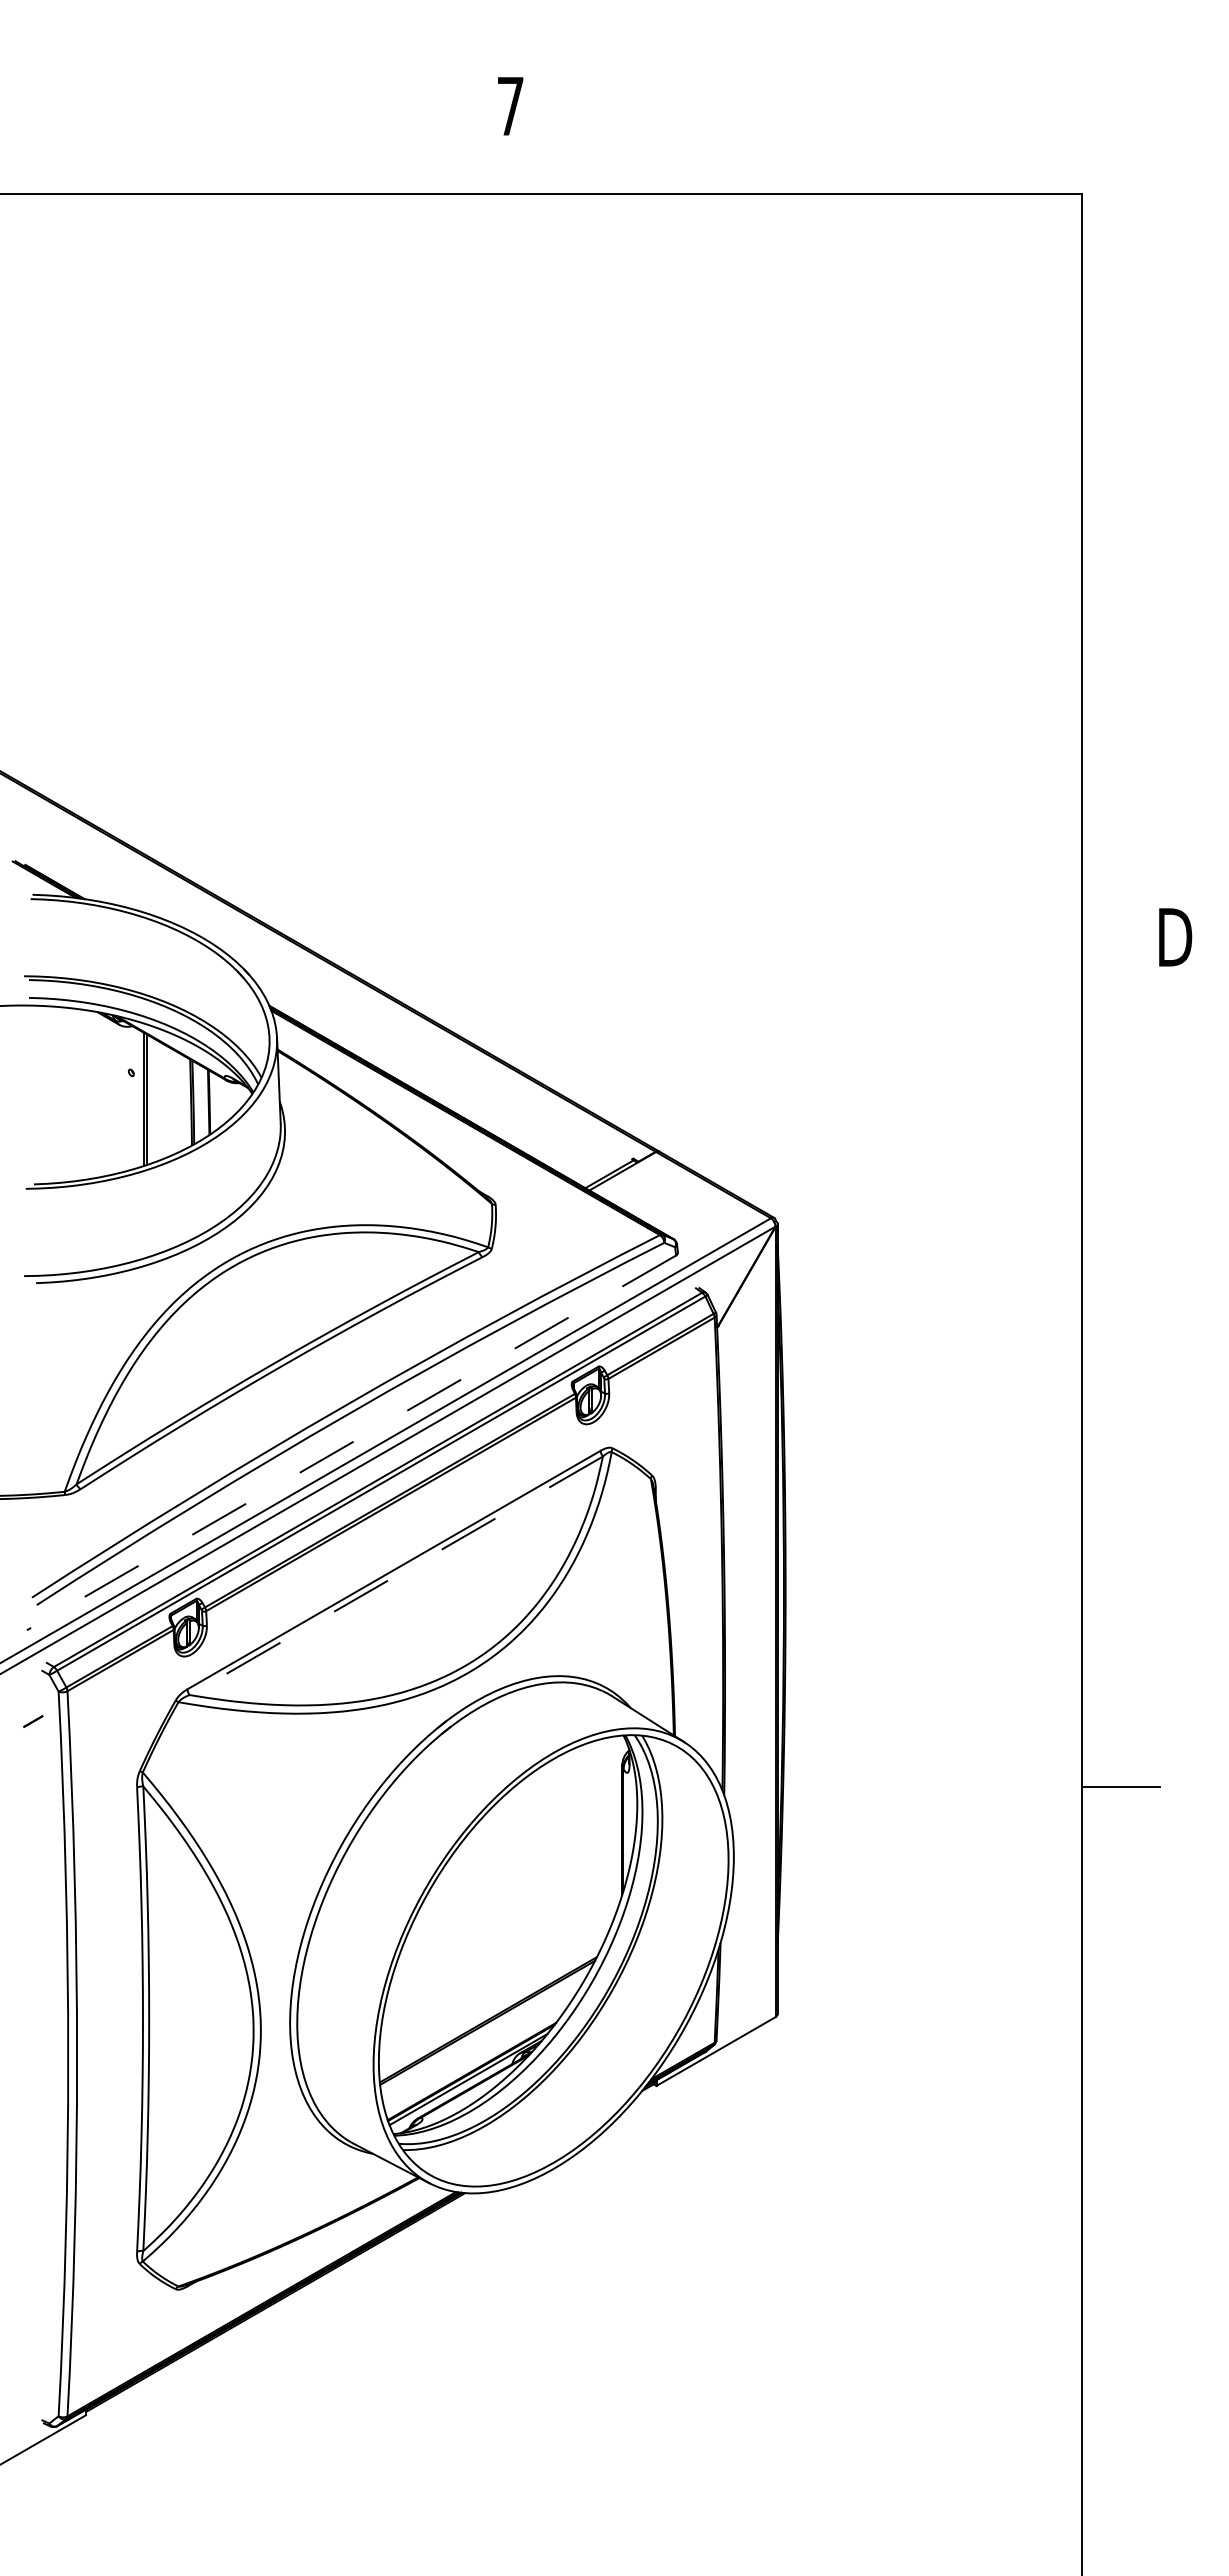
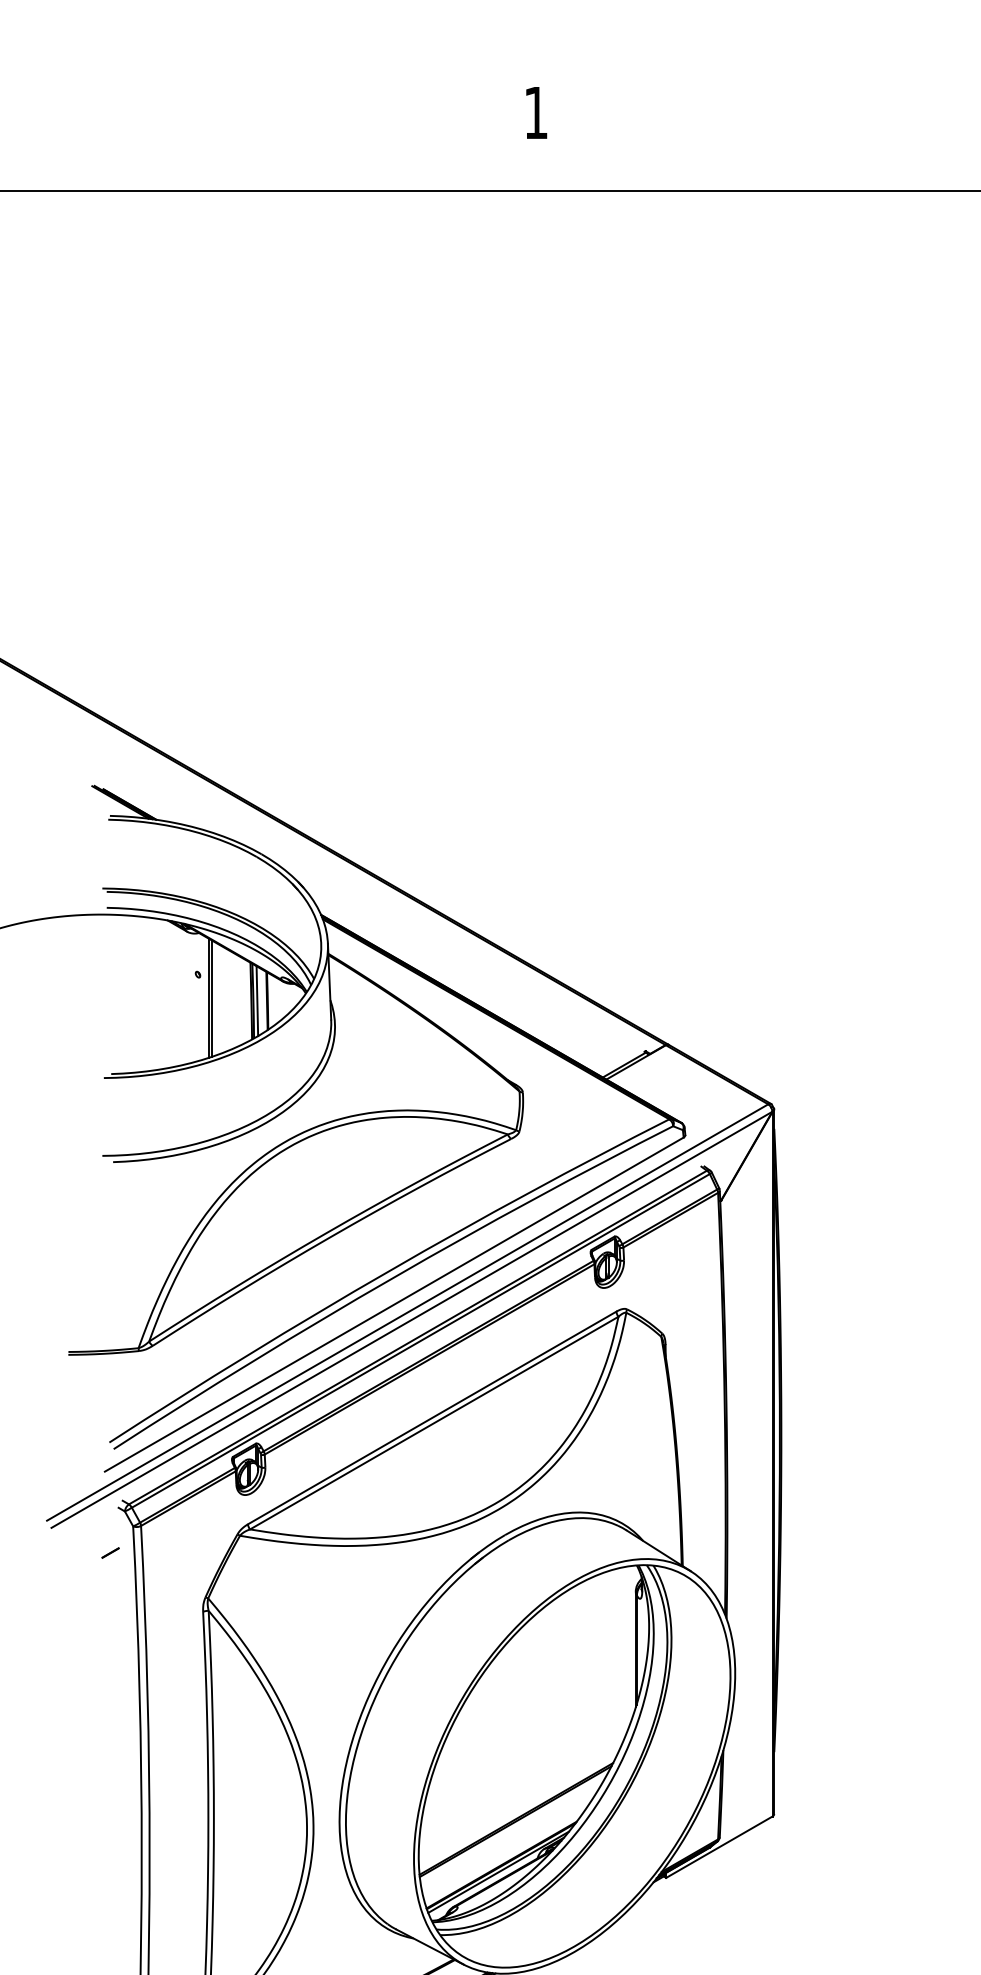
text: (510, 106) -> (536, 113), 7 -> 1
line: (197, 1102) -> (256, 1001), added
line: (351, 1442) -> (394, 1304), dashed -> solid
line: (396, 1575) -> (434, 1422), dashed -> solid

